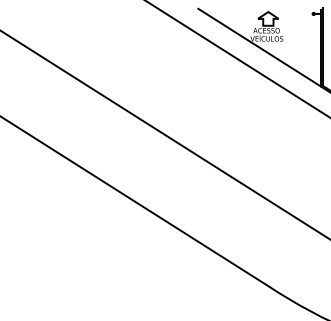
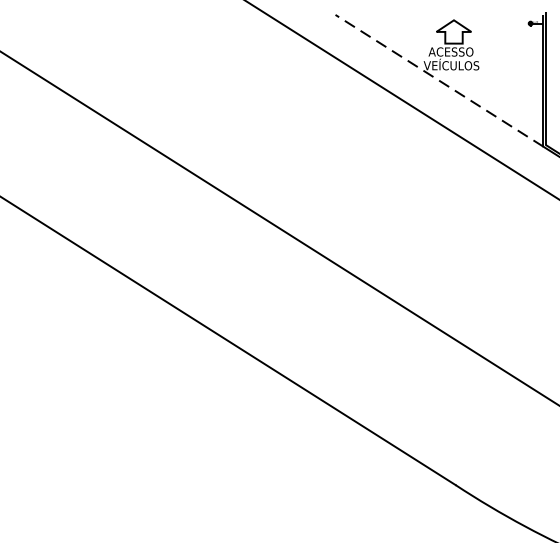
line: (259, 47) -> (439, 80), solid -> dashed

